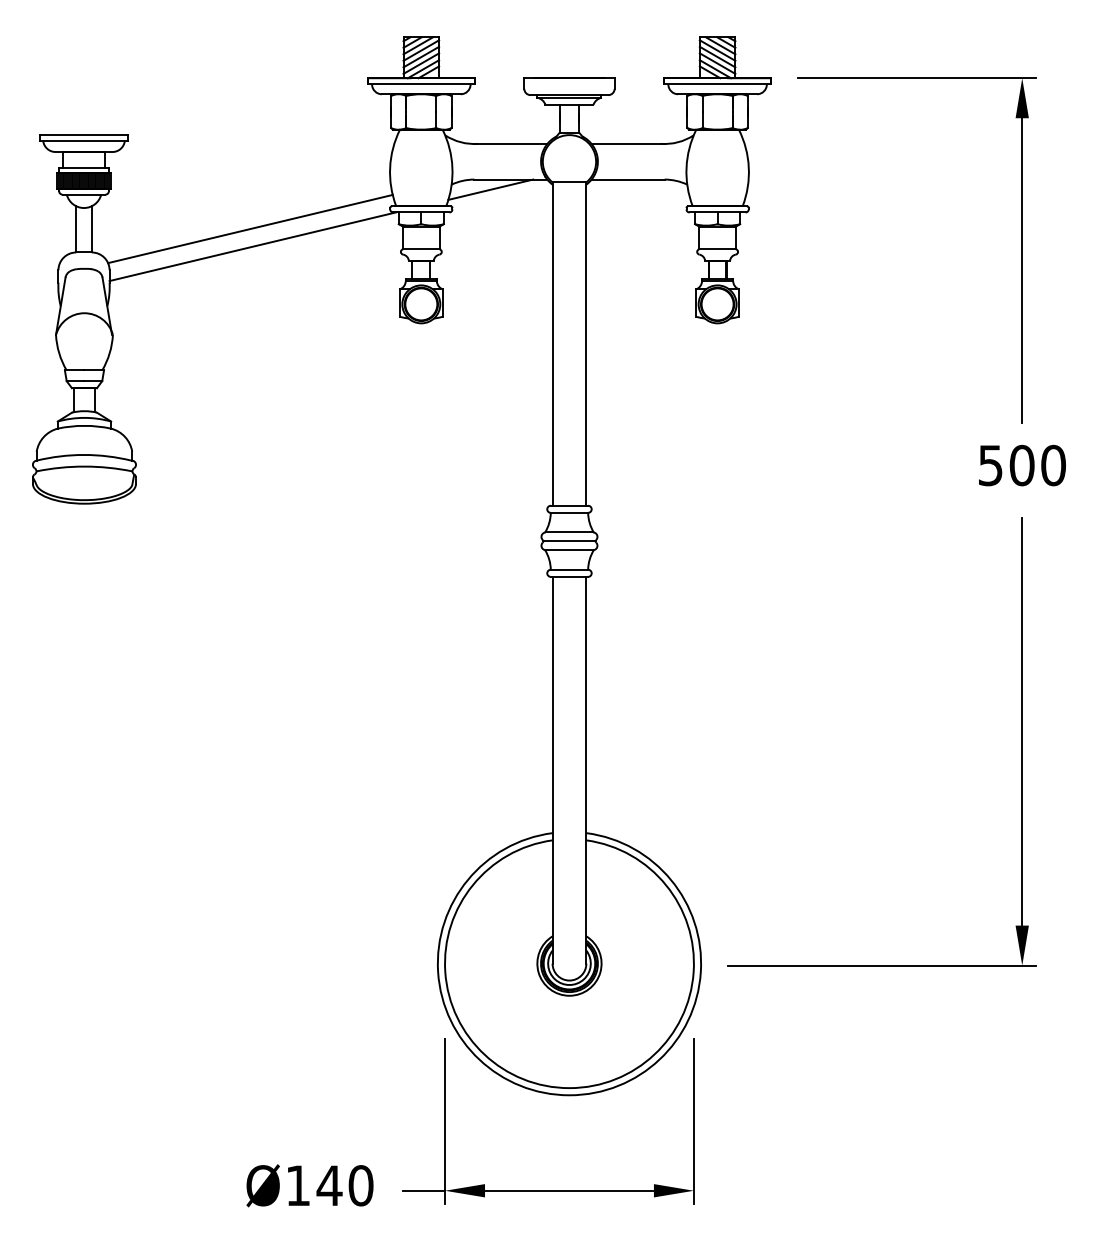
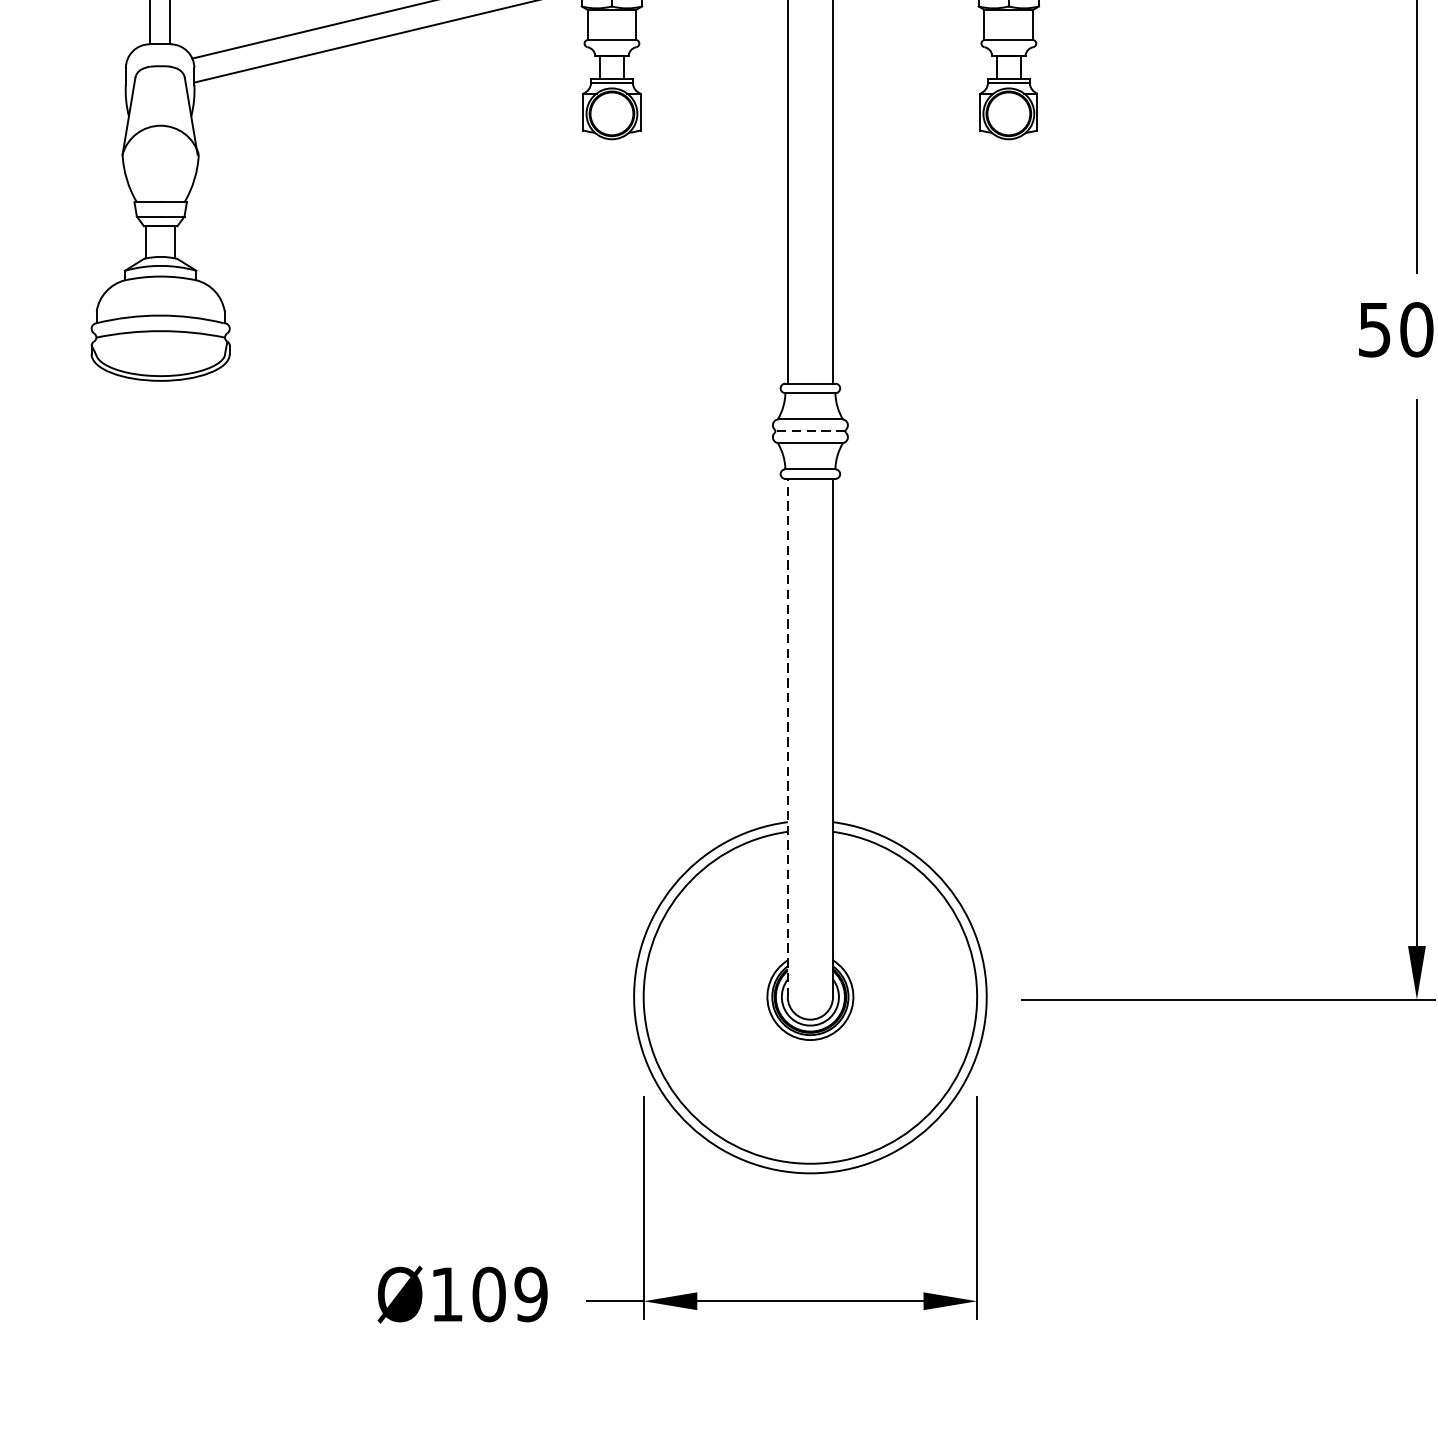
line: (568, 541) -> (809, 431), solid -> dashed
line: (552, 769) -> (787, 736), solid -> dashed
text: (344, 1185) -> (509, 1294), Ø140 -> Ø109

